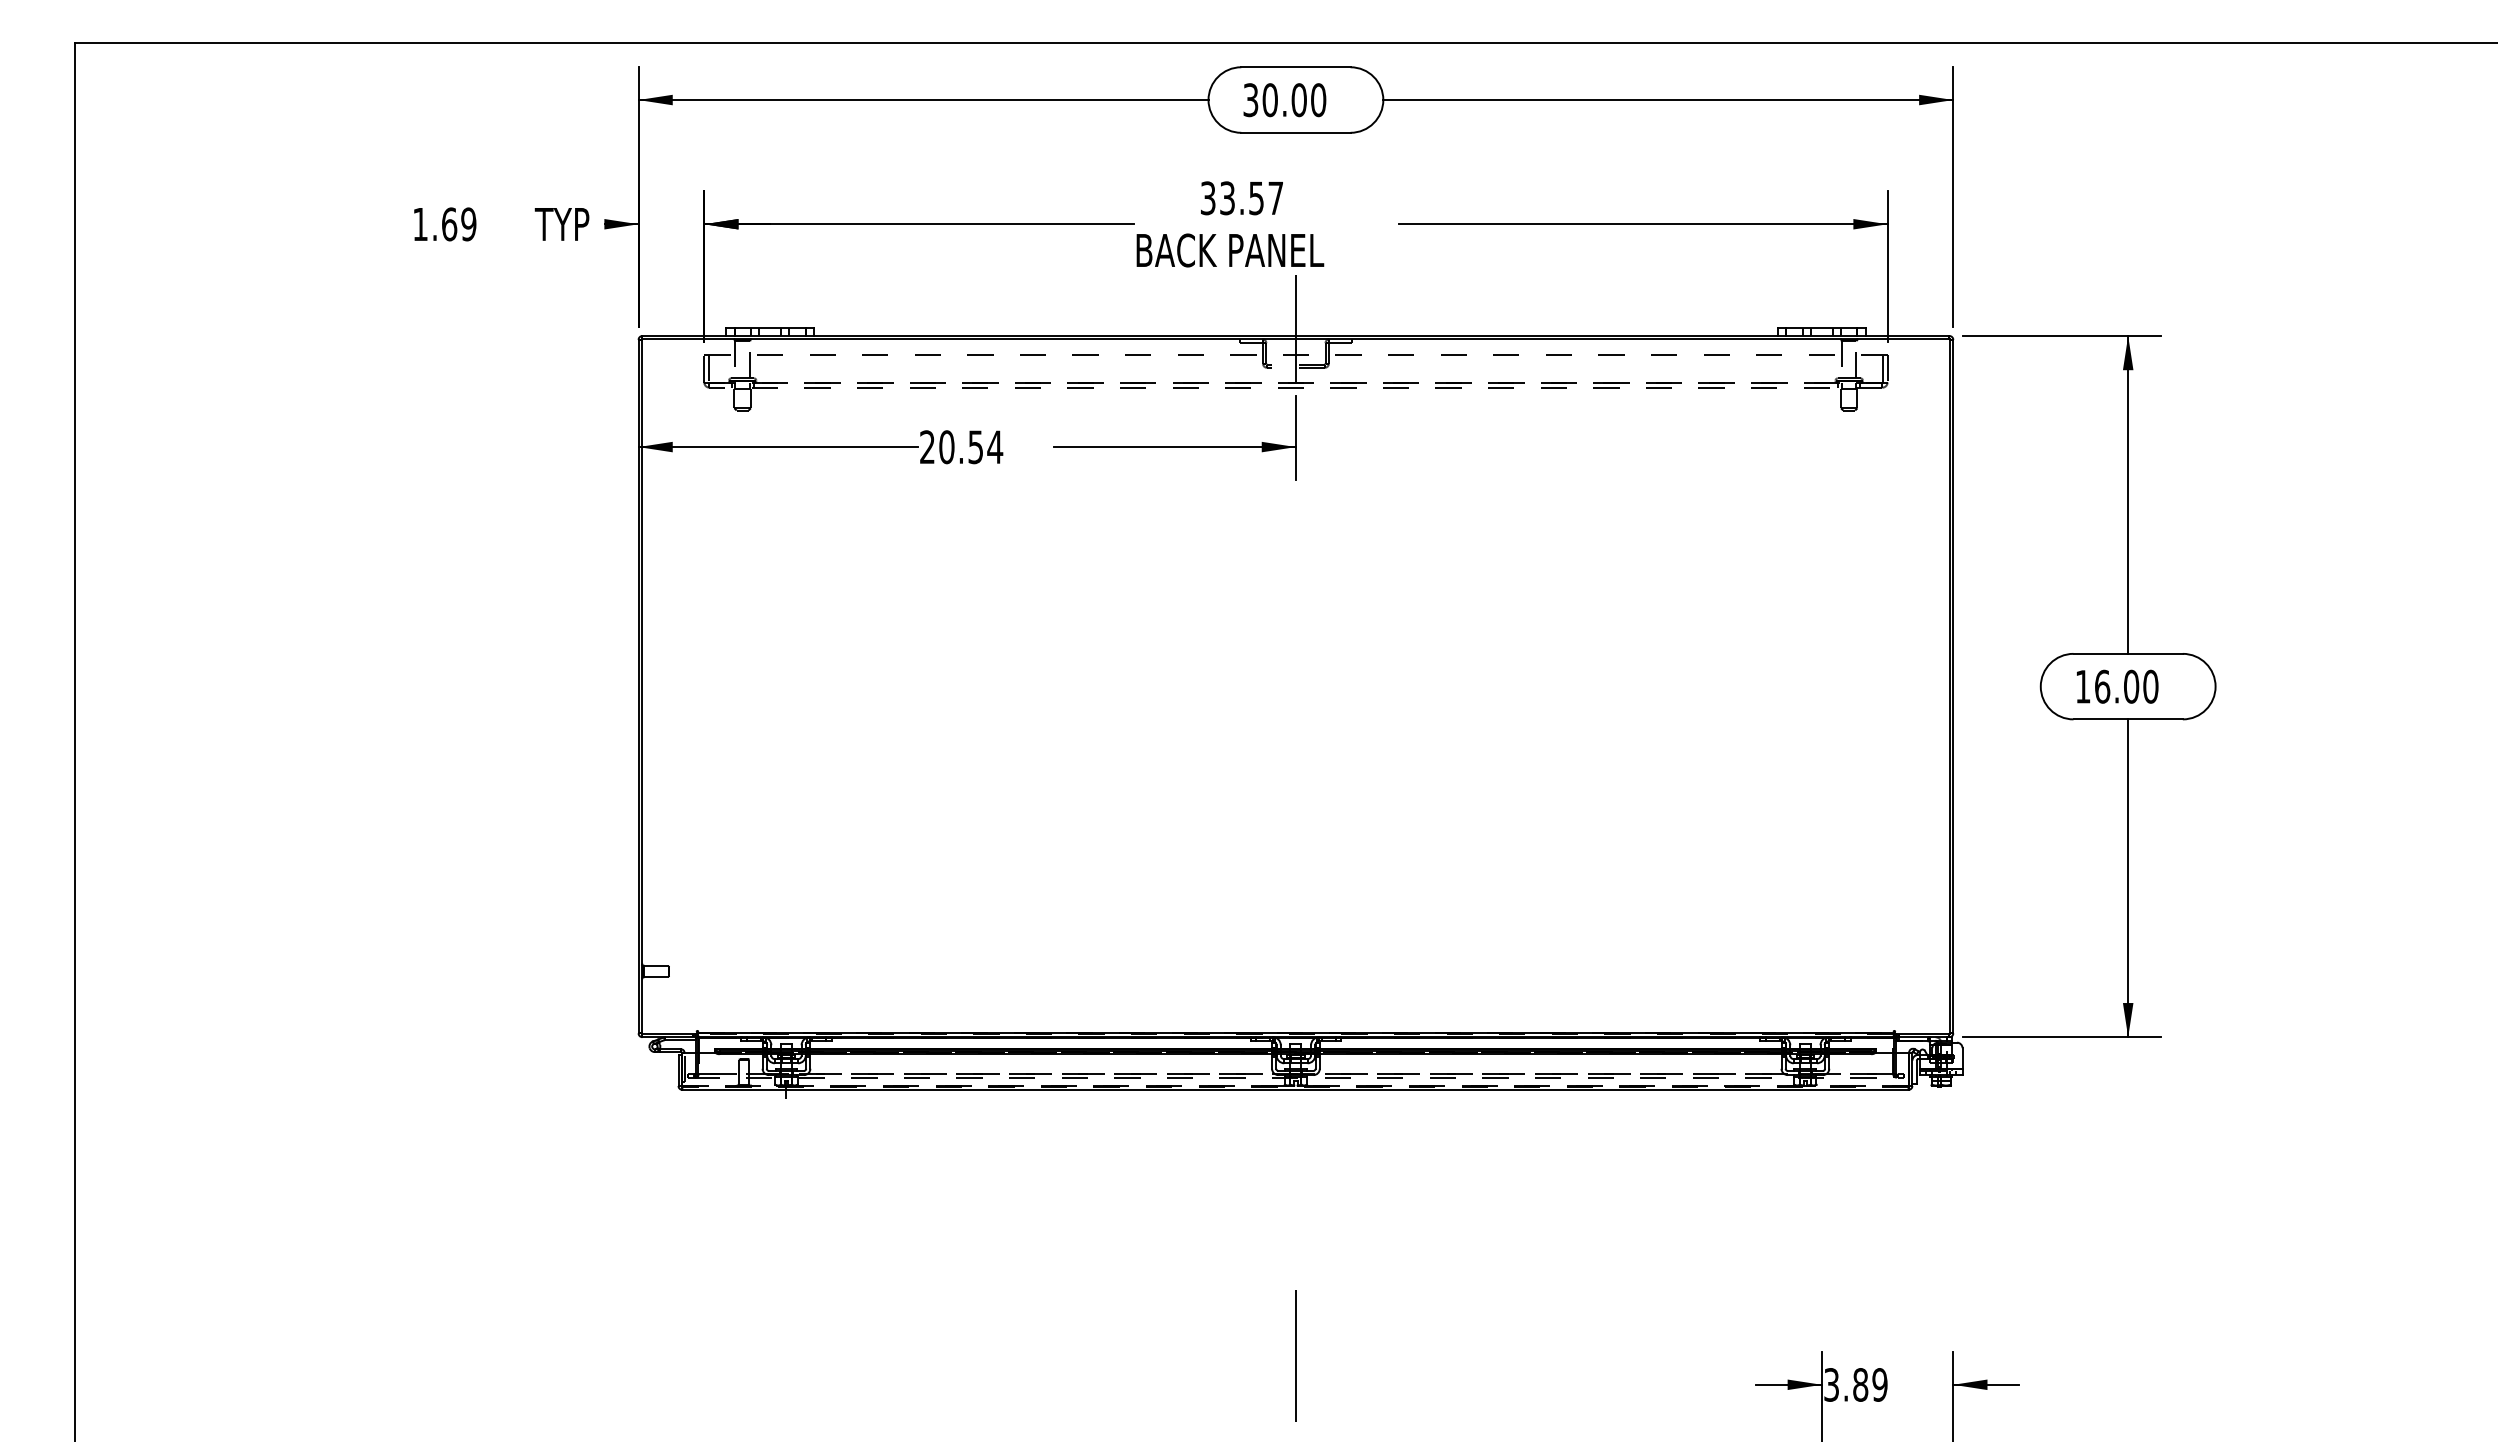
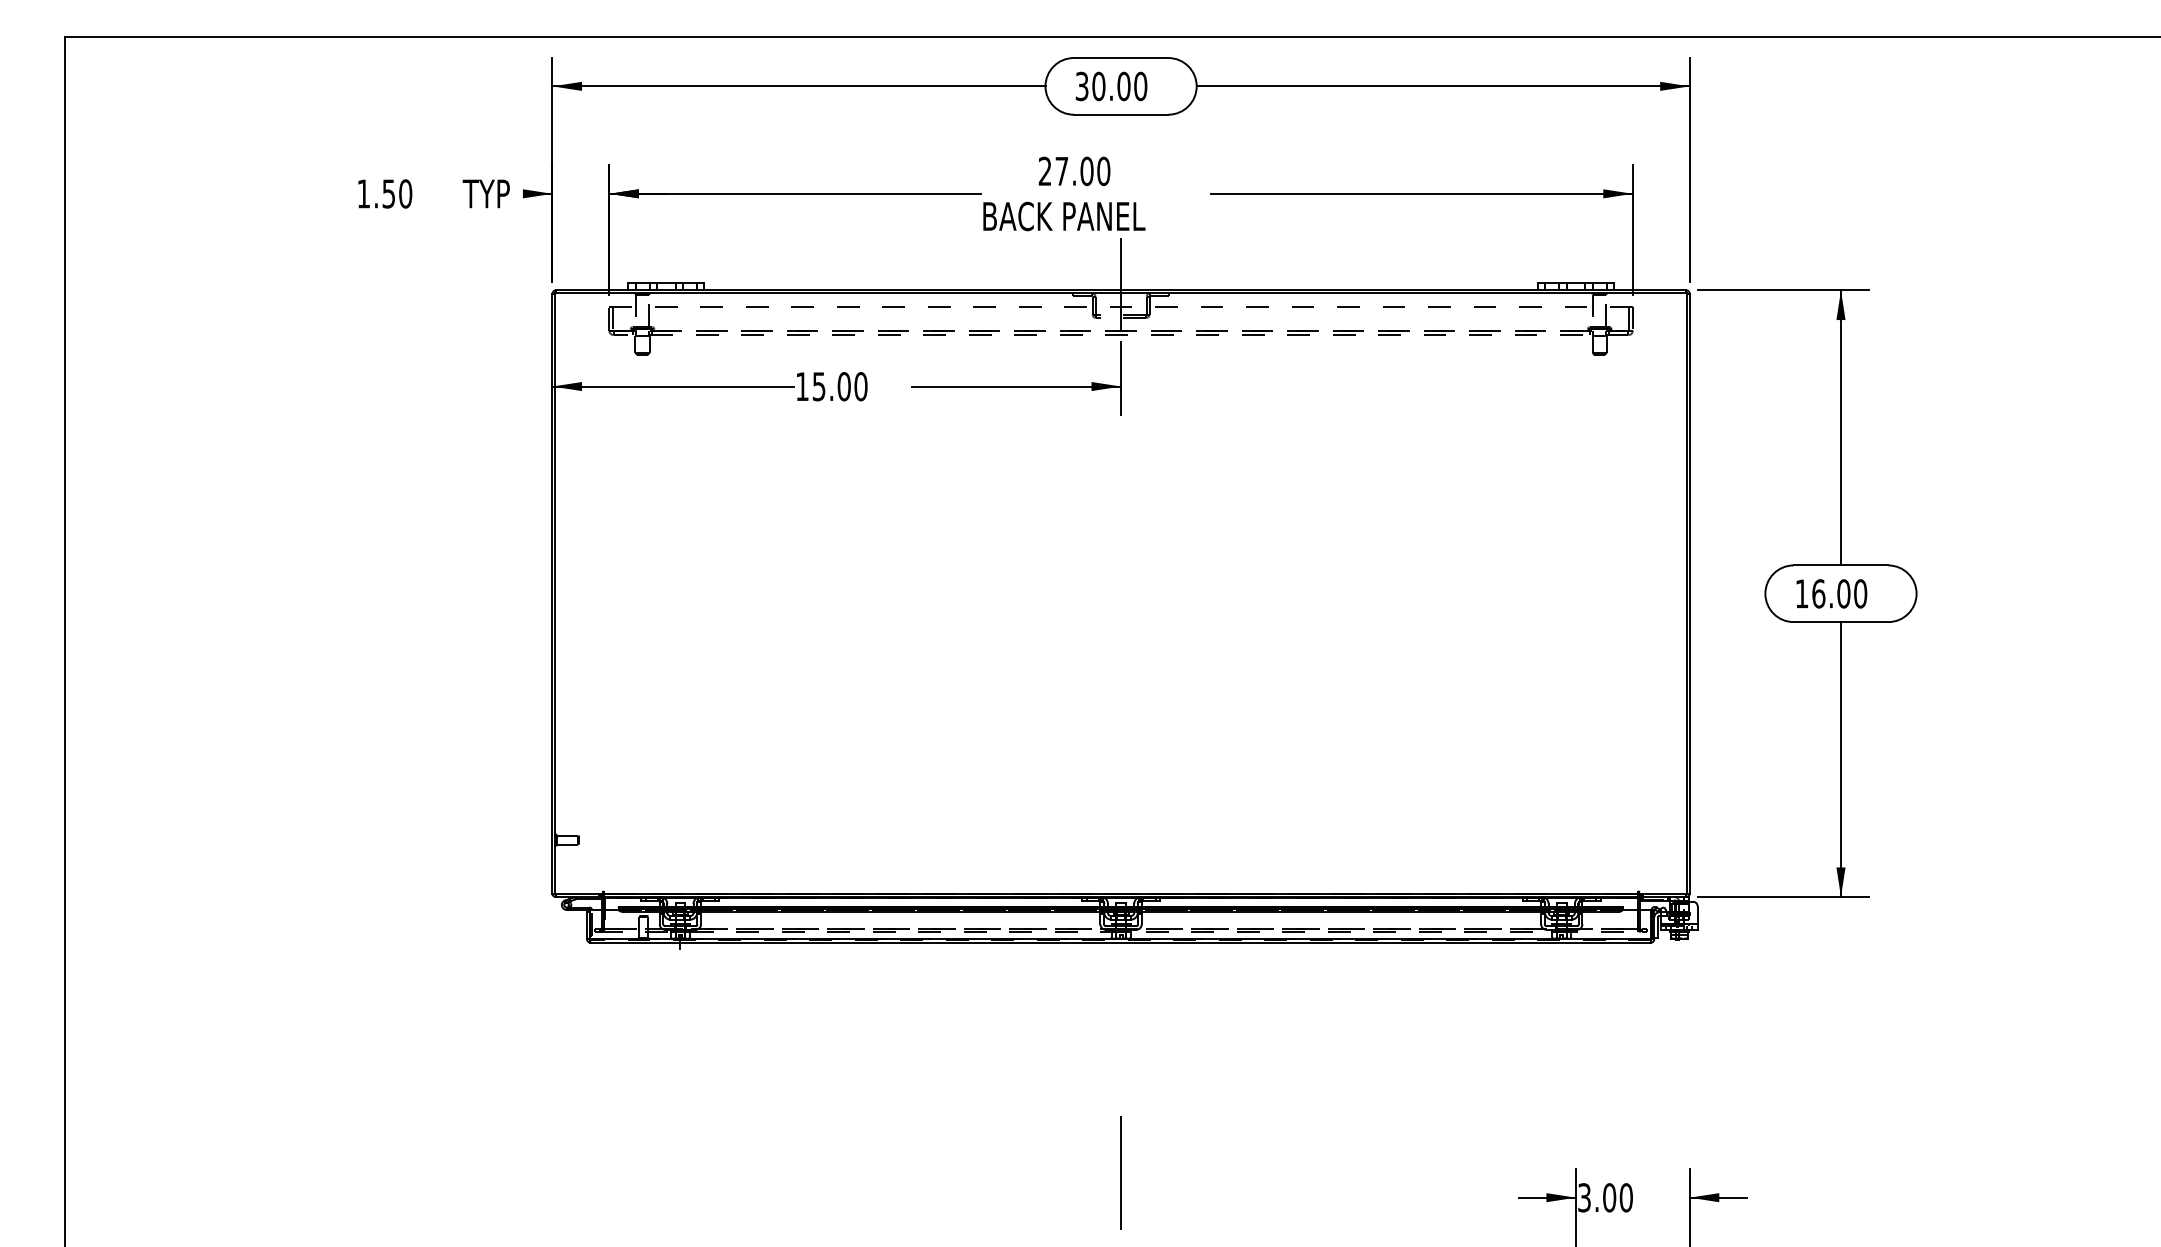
text: (1241, 198) -> (1074, 171), 33.57 -> 27.00
text: (459, 224) -> (397, 194), 1.69 -> 1.50
text: (961, 447) -> (831, 386), 20.54 -> 15.00
line: (1294, 1085) -> (1119, 938), dashed -> solid
text: (1870, 1384) -> (1618, 1197), 3.89 -> 3.00

